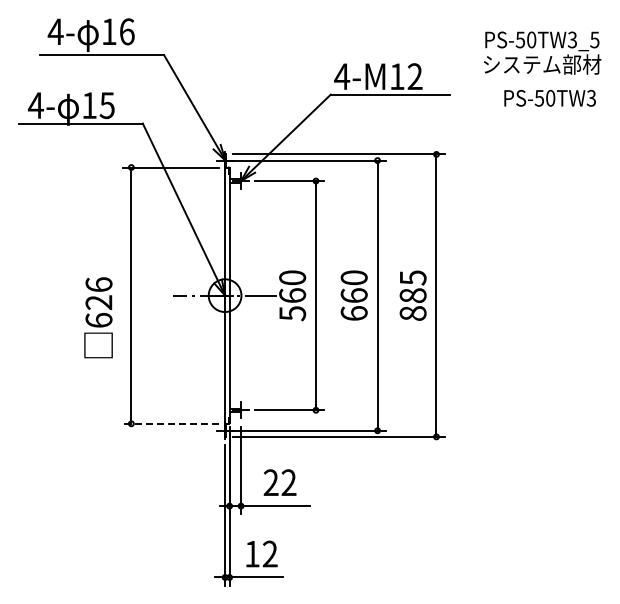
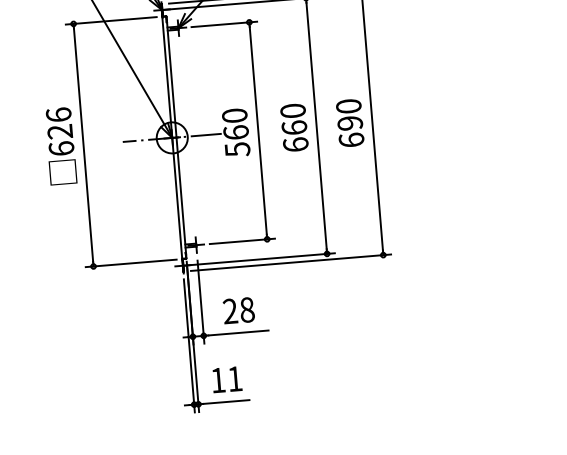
text: (412, 295) -> (349, 123), 885 -> 690
text: (98, 317) -> (60, 145), moved
line: (171, 423) -> (131, 263), dashed -> solid
text: (288, 482) -> (246, 309), 22 -> 28
text: (269, 553) -> (234, 378), 12 -> 11

